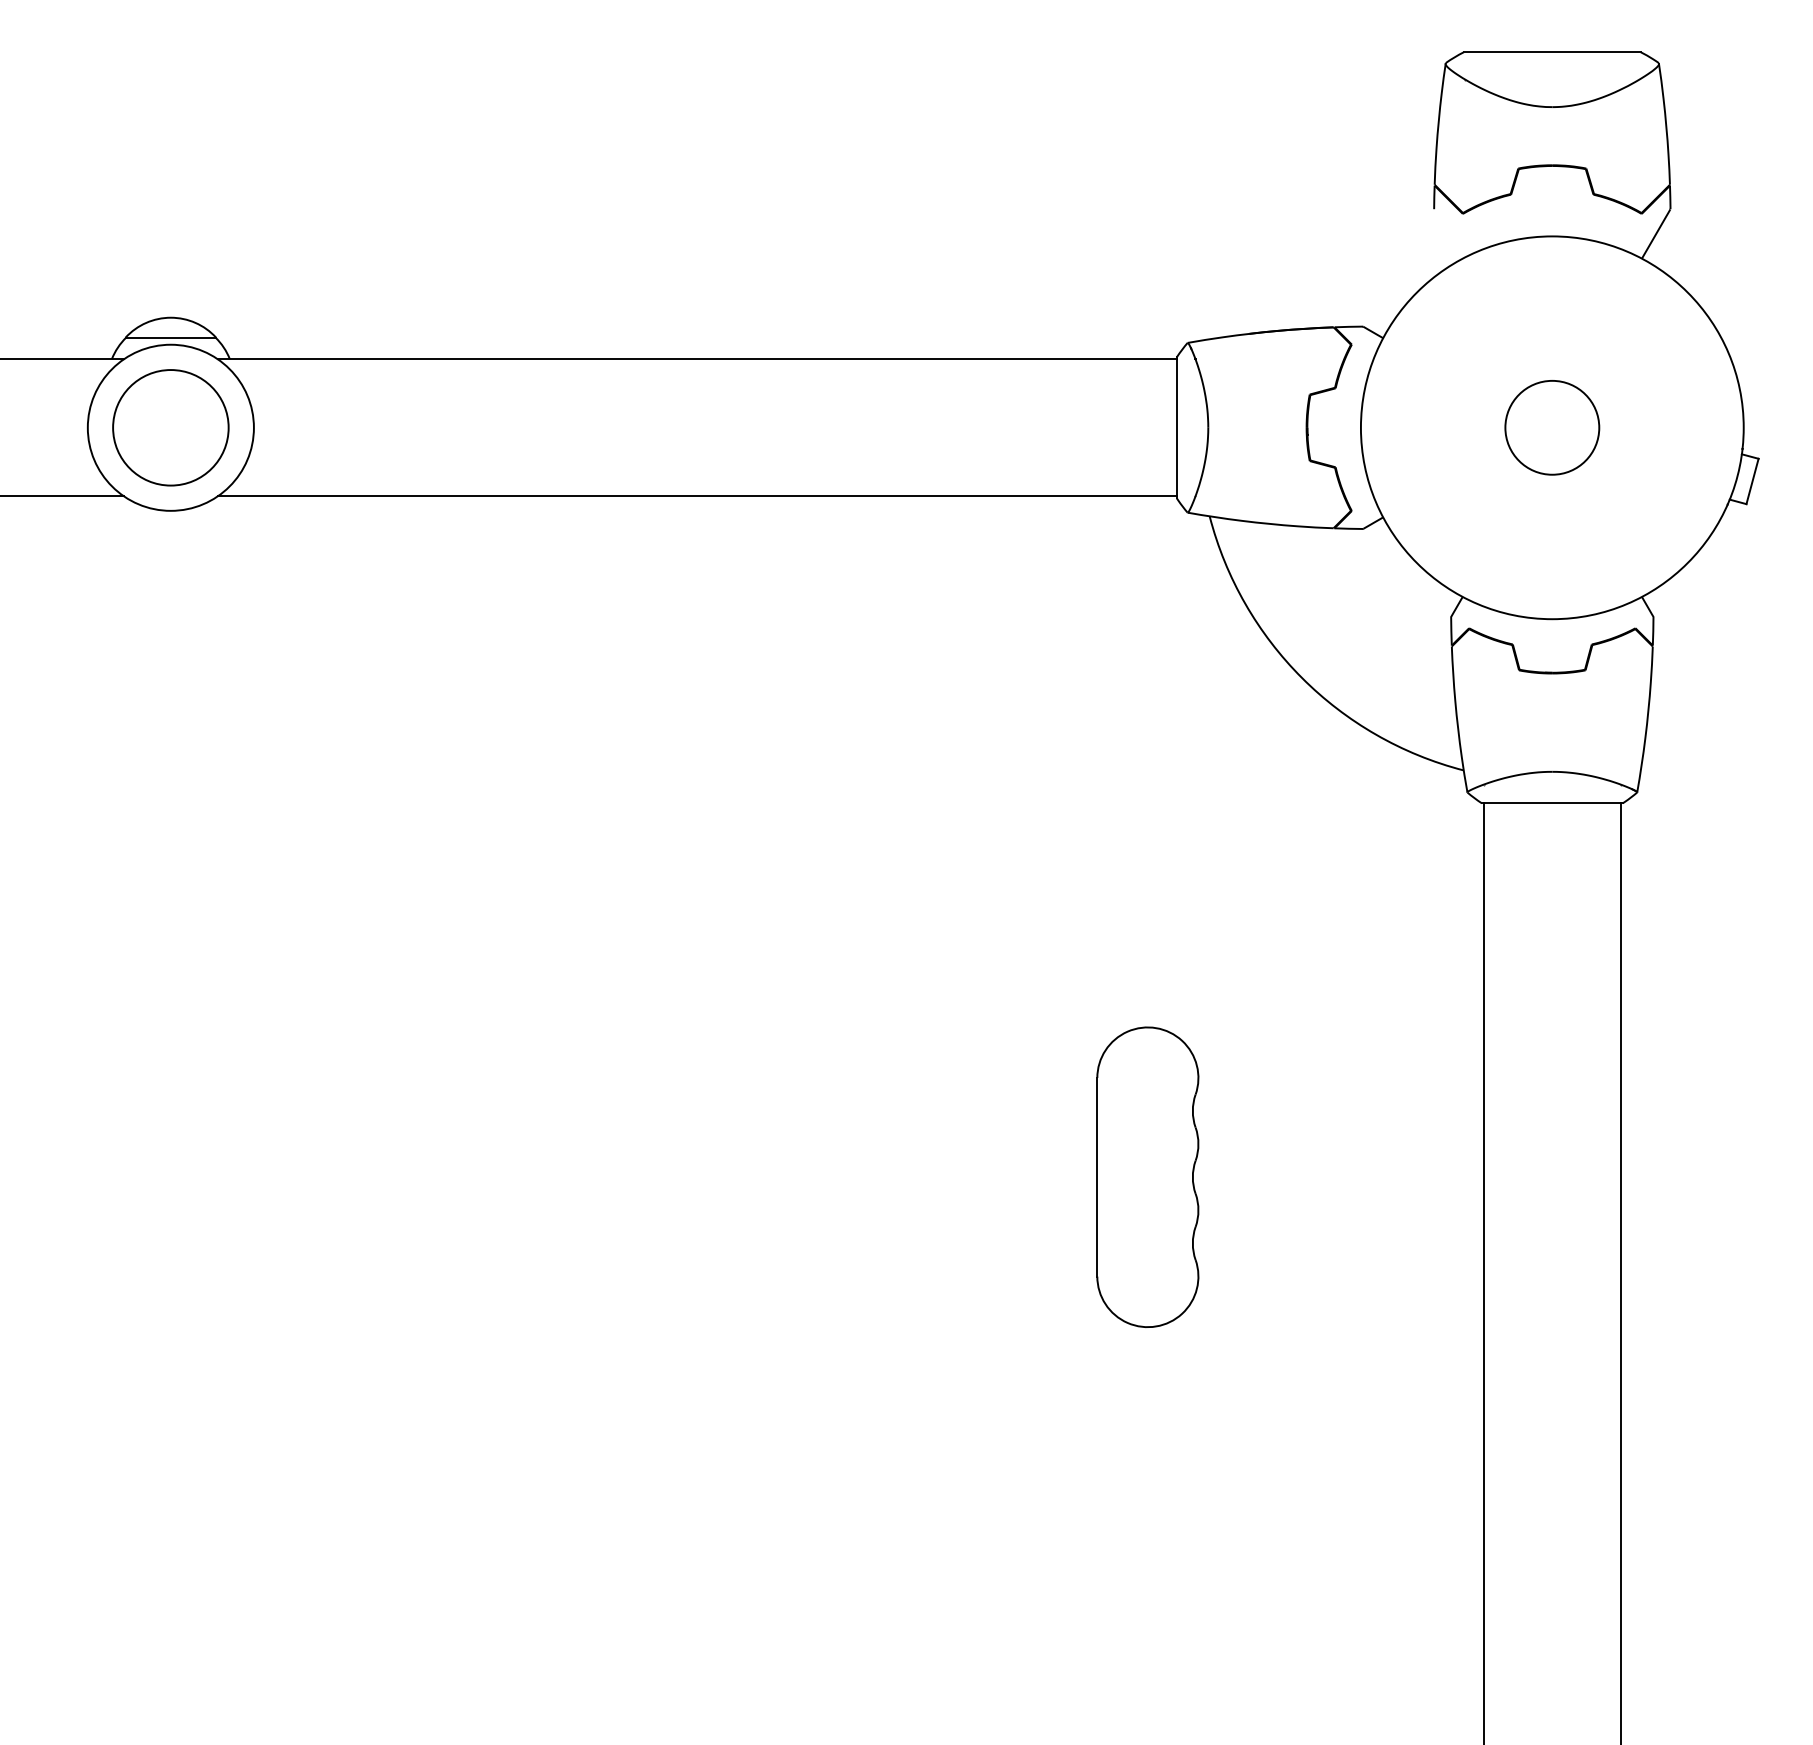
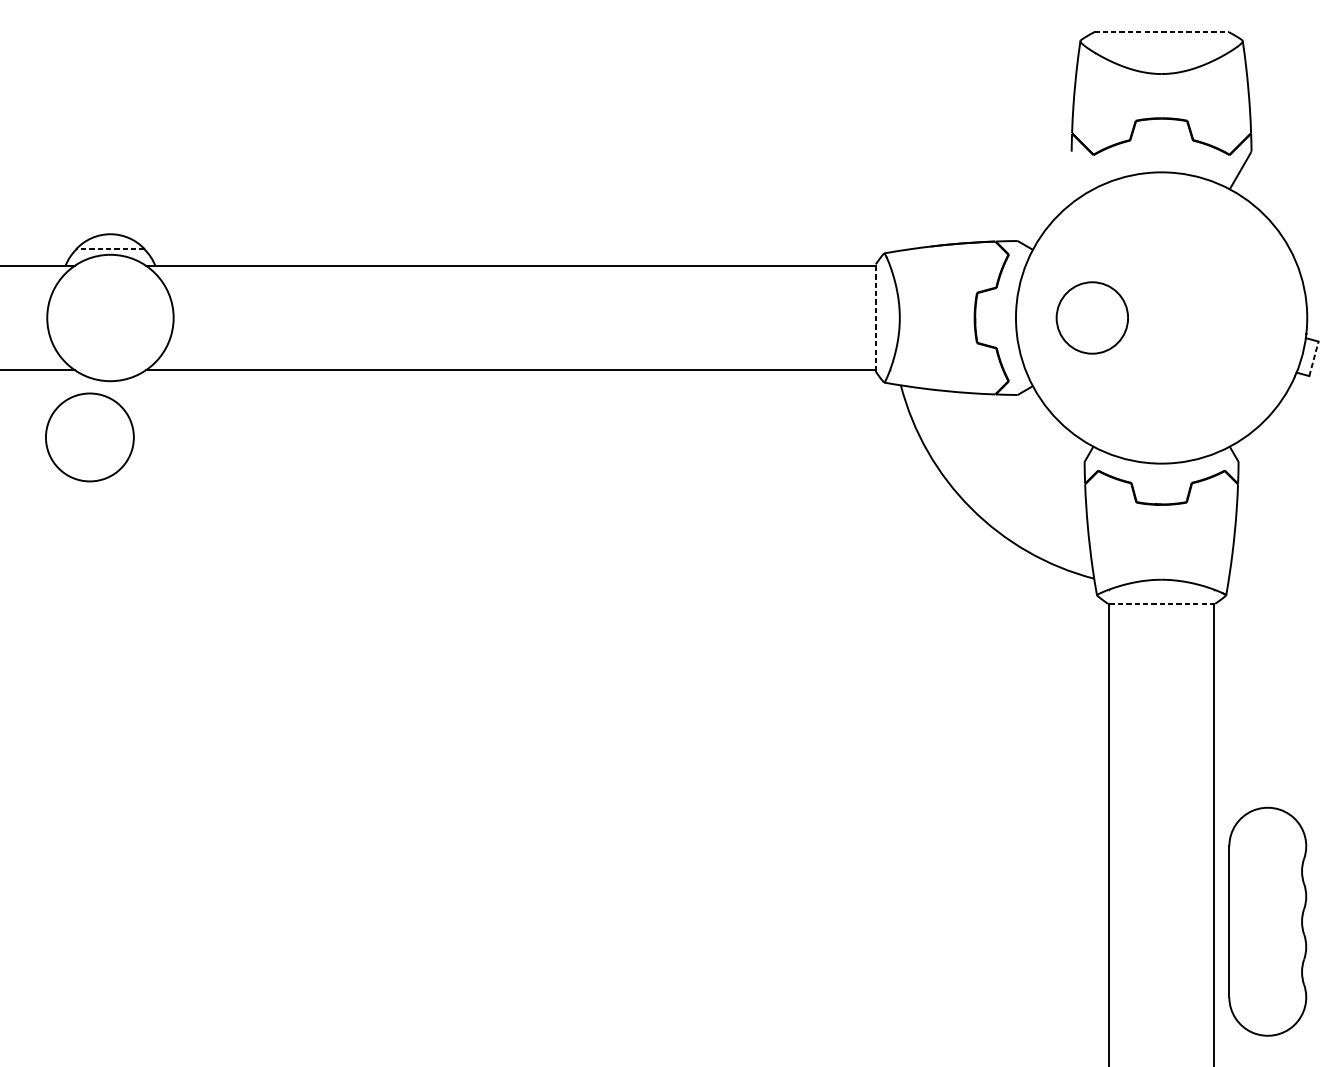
line: (1552, 52) -> (1161, 32), solid -> dashed
line: (170, 337) -> (110, 249), solid -> dashed
circle: (170, 427) -> (89, 437), moved
line: (1176, 427) -> (875, 317), solid -> dashed
circle: (1552, 427) -> (1092, 317), moved
line: (1752, 480) -> (1313, 358), solid -> dashed
line: (1551, 803) -> (1160, 603), solid -> dashed
part: (1147, 1176) -> (1267, 921), moved

